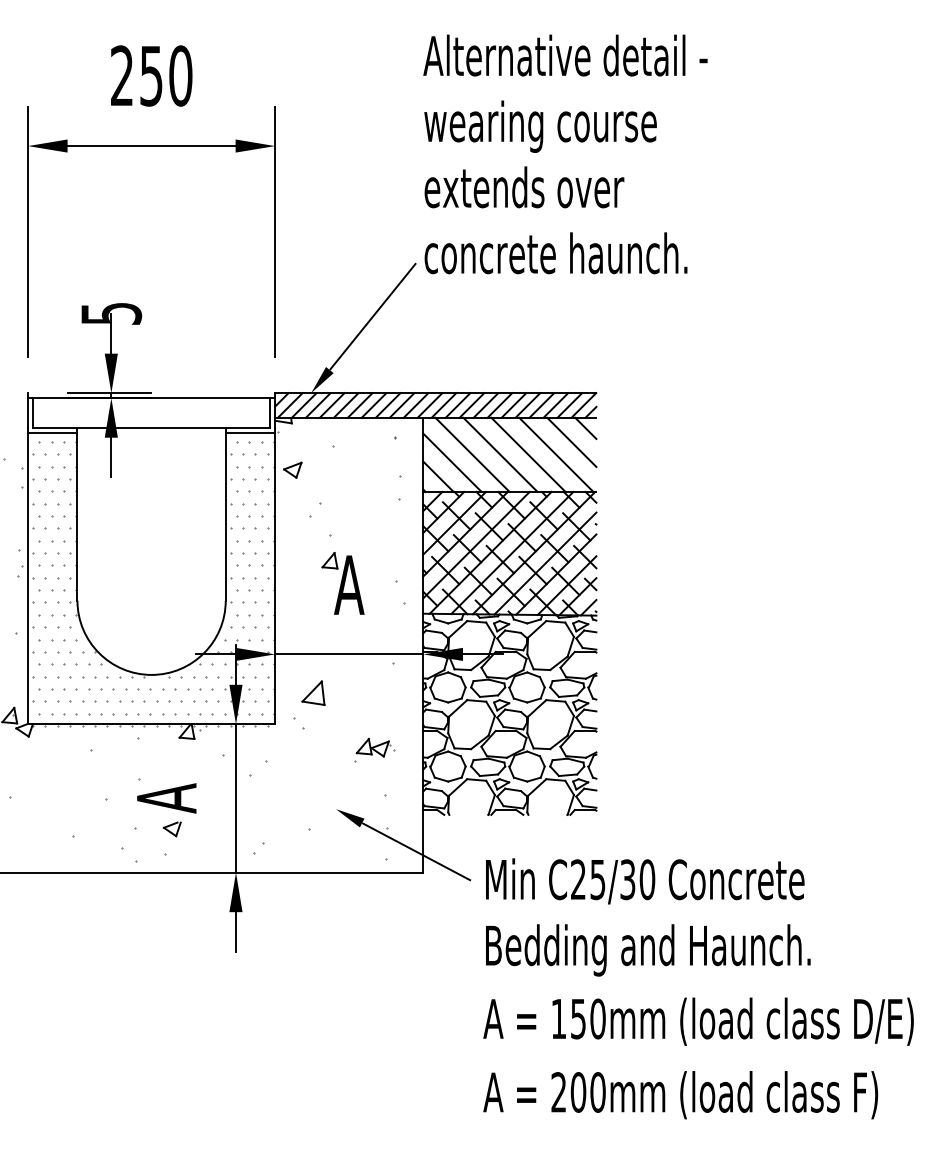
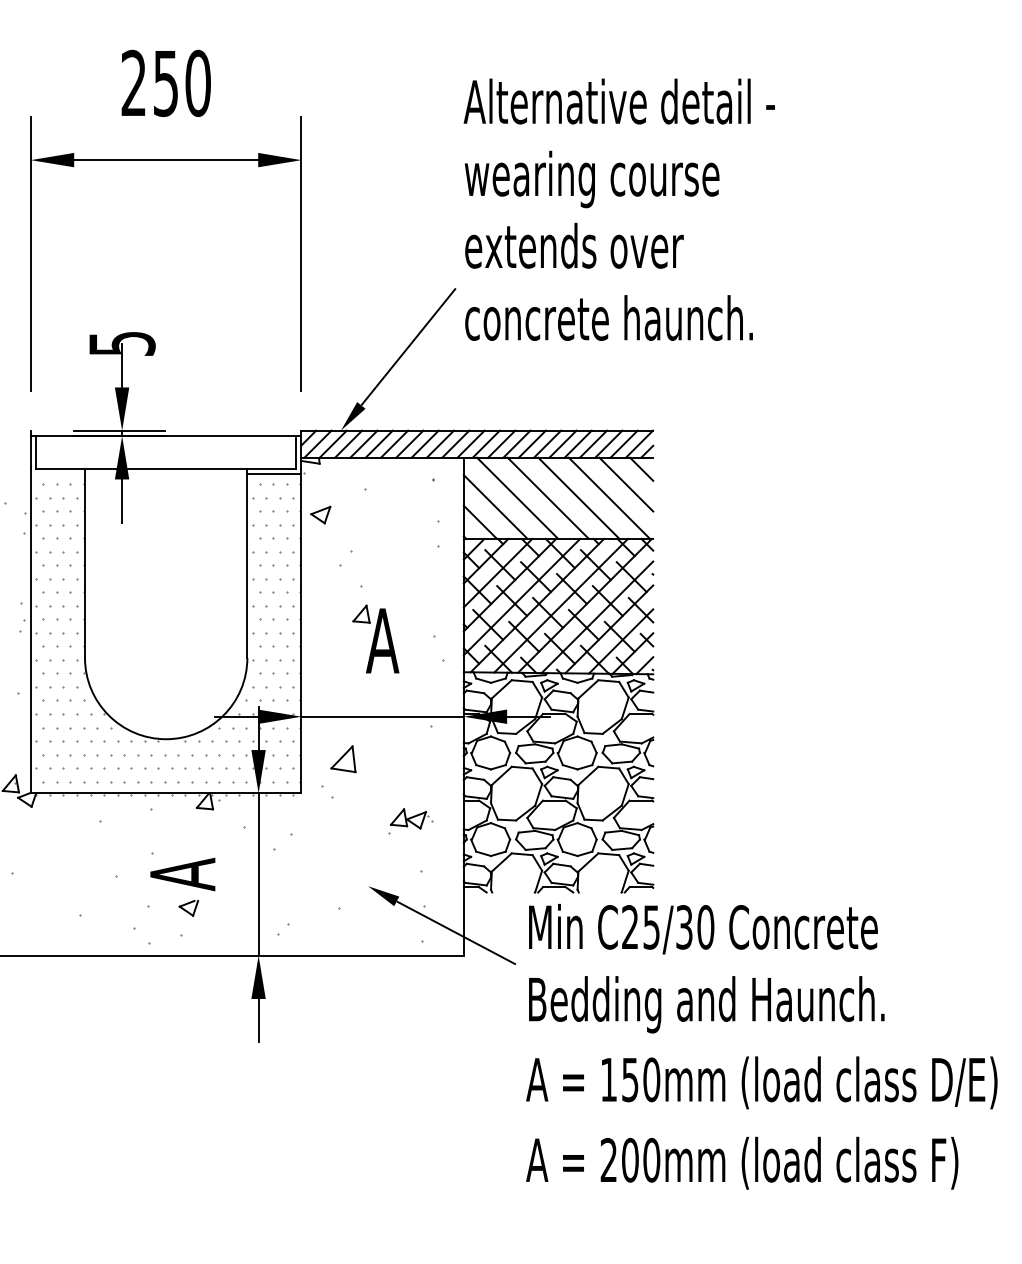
text: (565, 154) -> (619, 209), moved
line: (52, 432) -> (57, 473), removed
text: (698, 988) -> (761, 1046), moved

